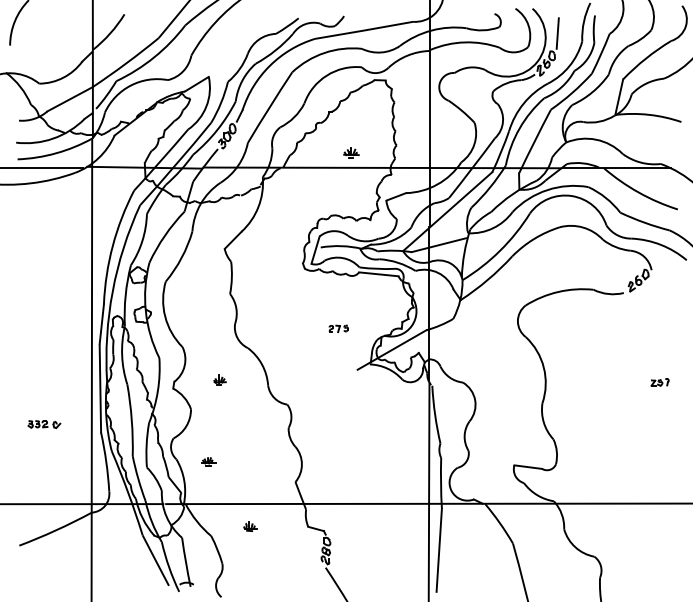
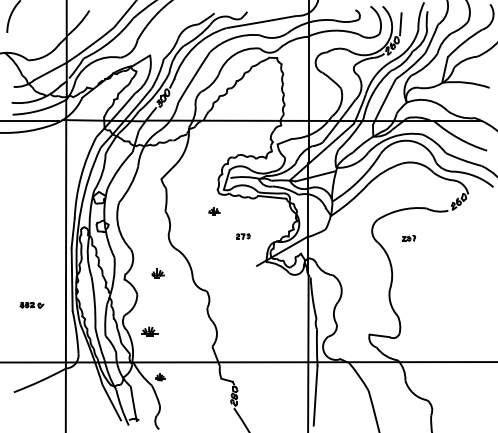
part: (351, 152) -> (214, 211), moved
part: (219, 379) -> (157, 272), size x1.4
part: (659, 382) -> (408, 238), moved
part: (208, 461) -> (149, 331), size x1.6
part: (250, 526) -> (160, 377), moved

